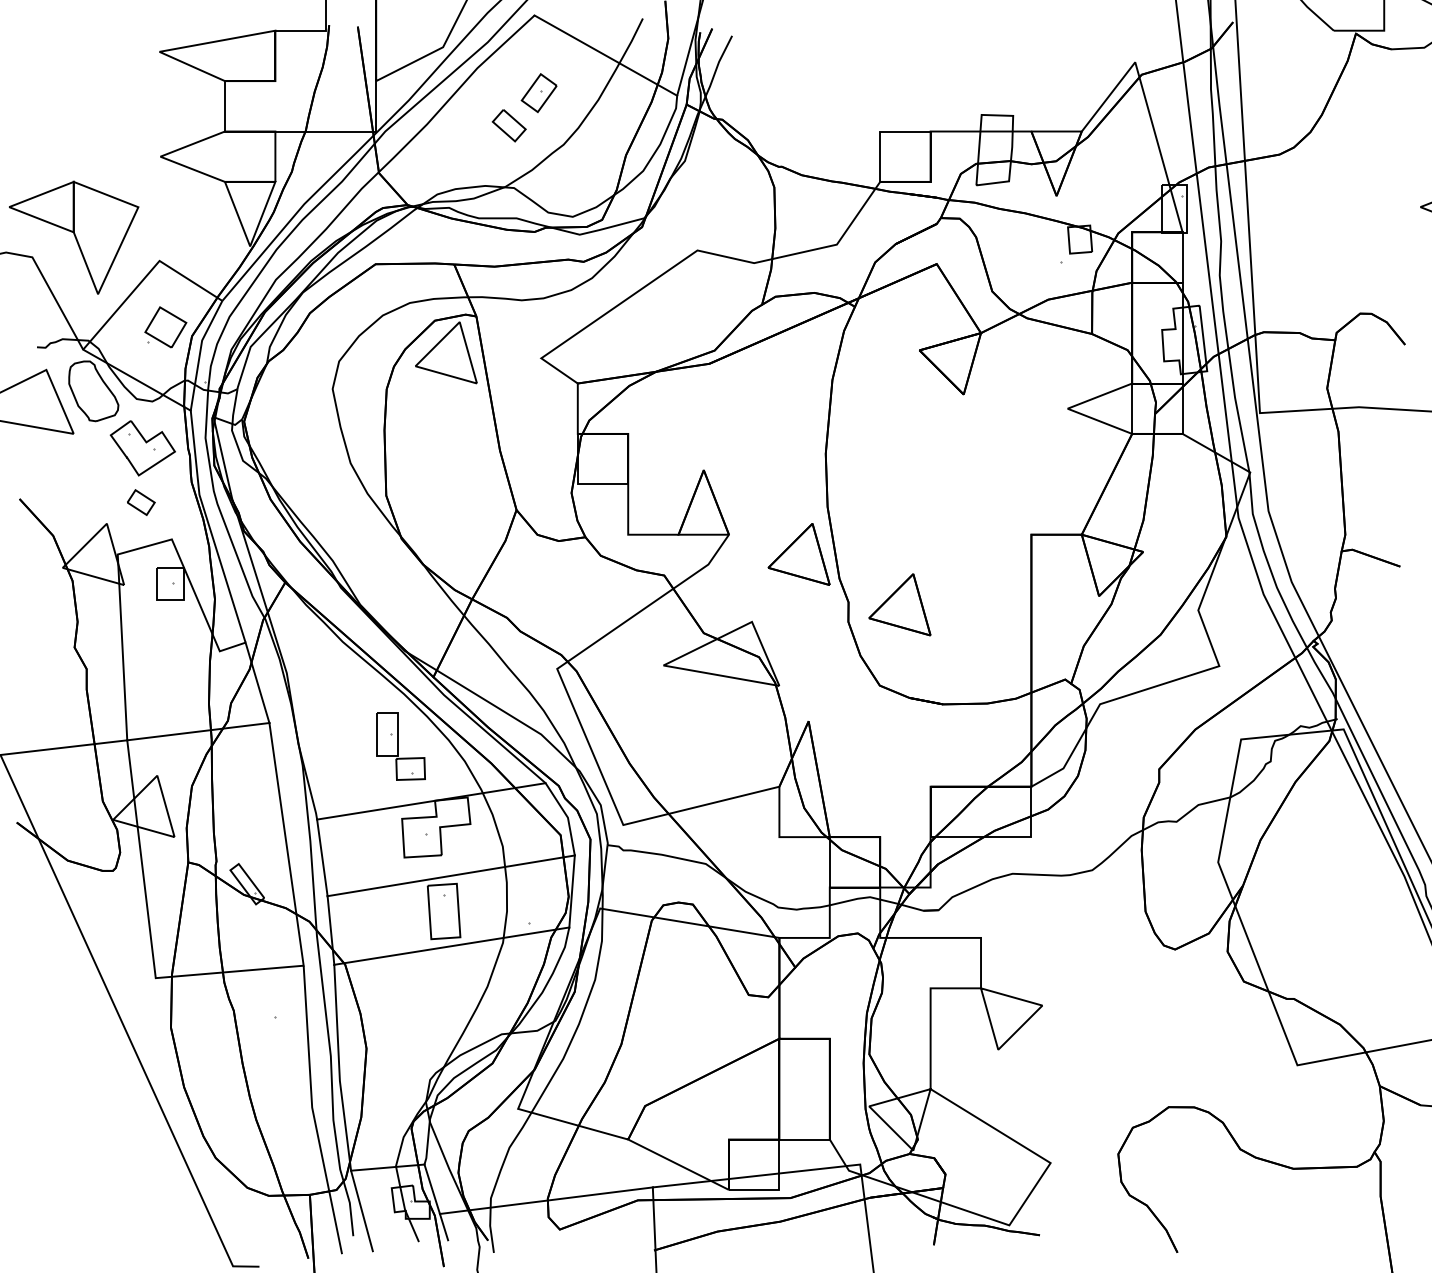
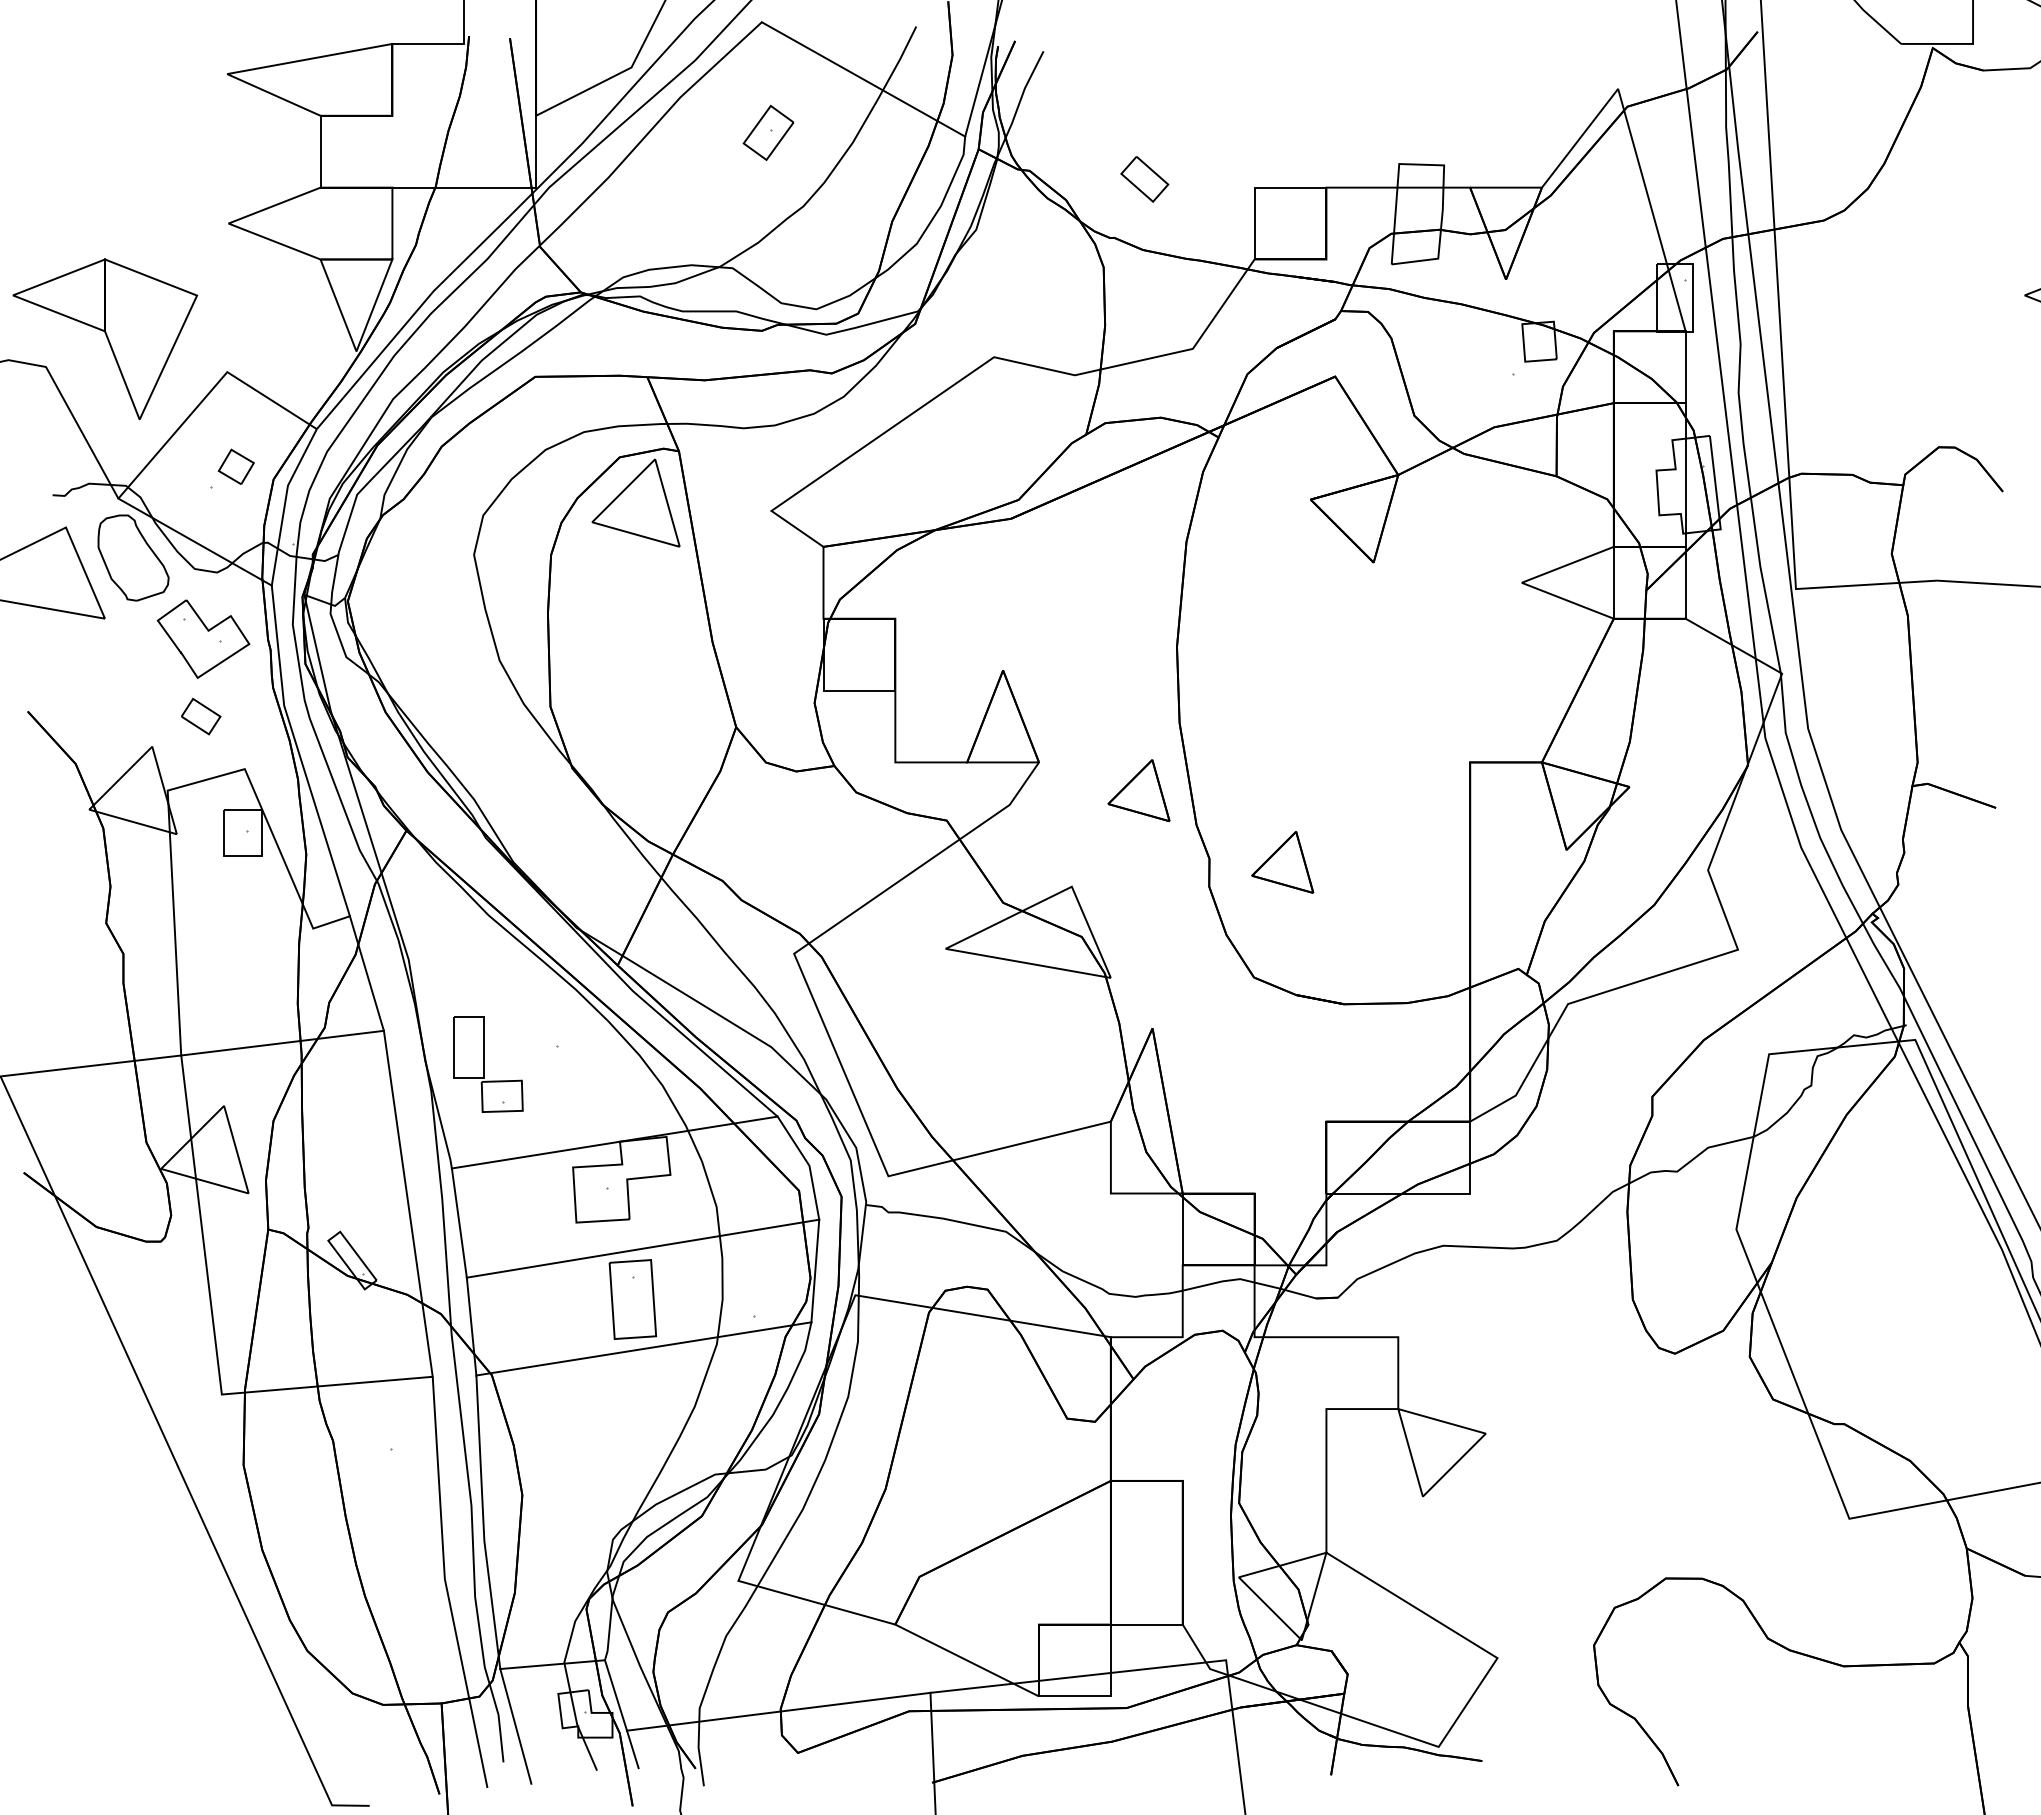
part: (509, 125) -> (1144, 179), moved
part: (166, 327) -> (236, 466), size x0.6
part: (798, 554) -> (1138, 790), size x0.7
part: (899, 604) -> (1282, 862), size x0.7
part: (401, 746) -> (488, 1064), moved

